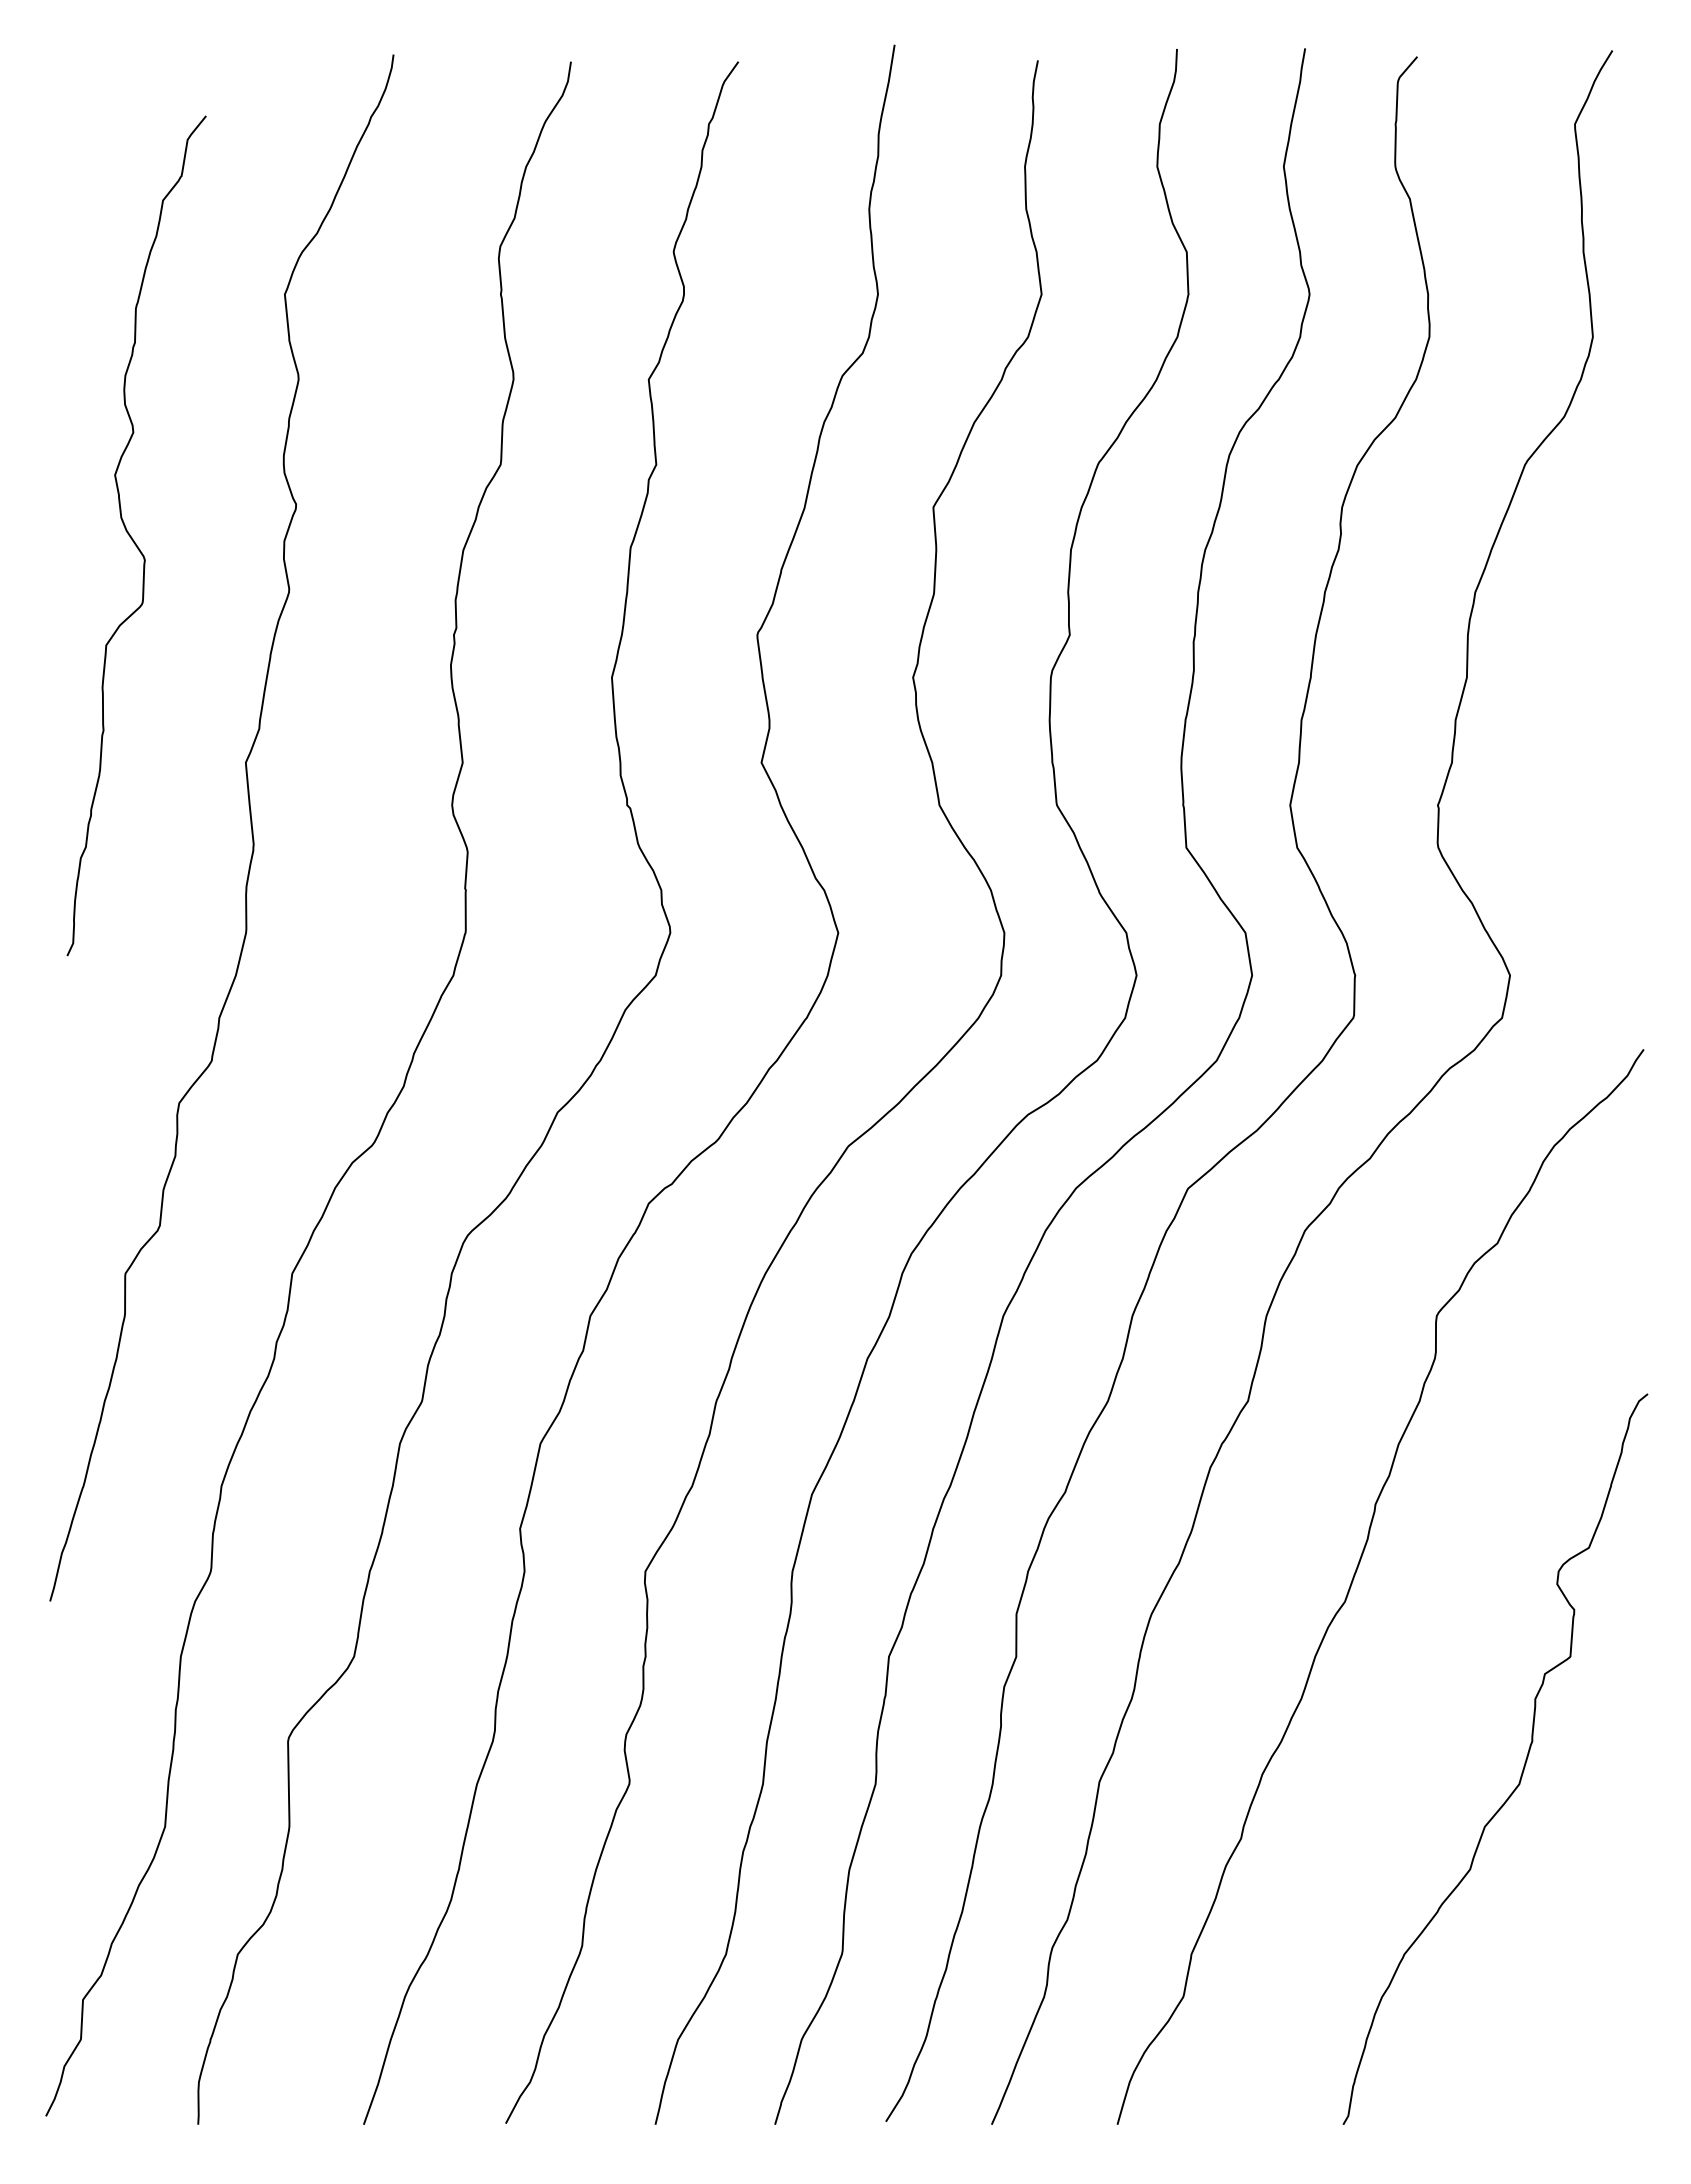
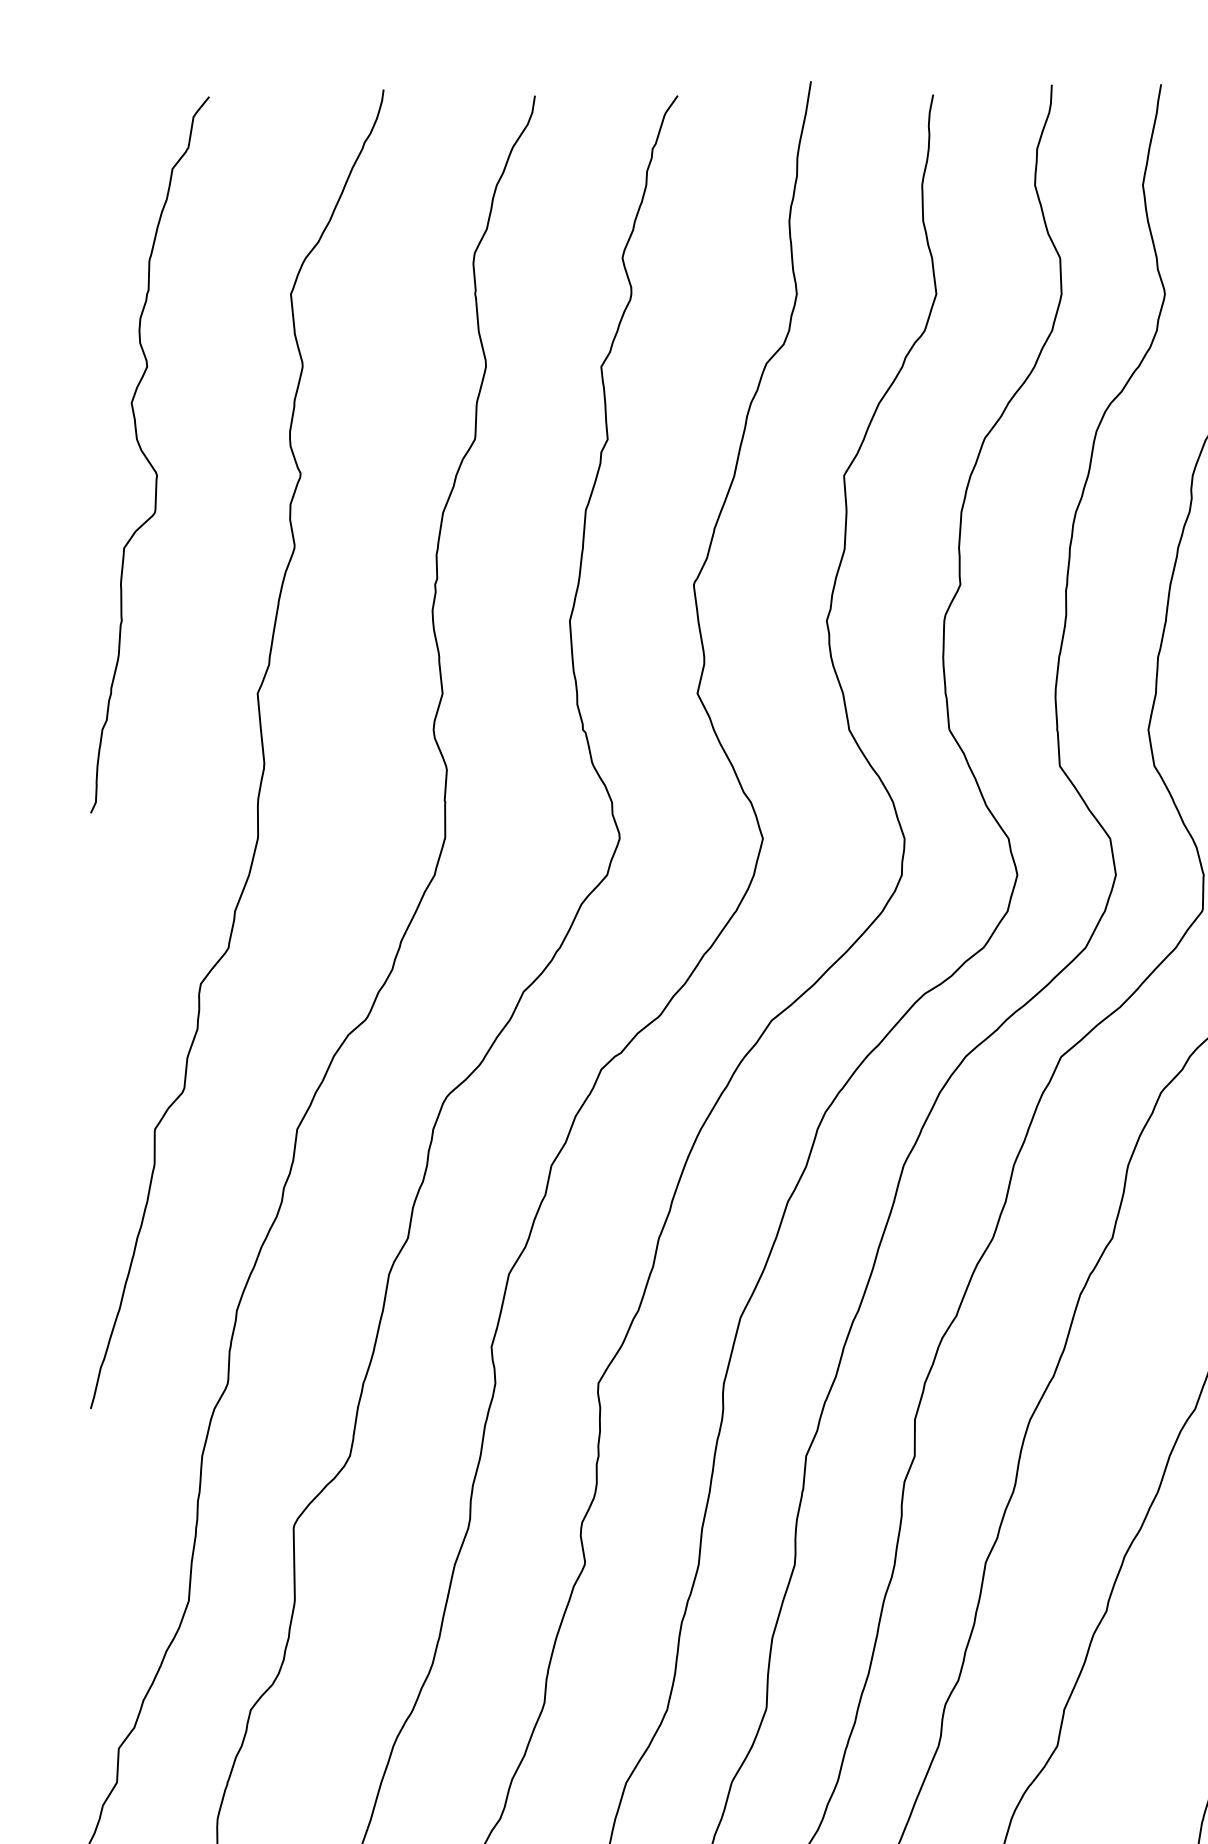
curve: (132, 537) -> (146, 456), moved

